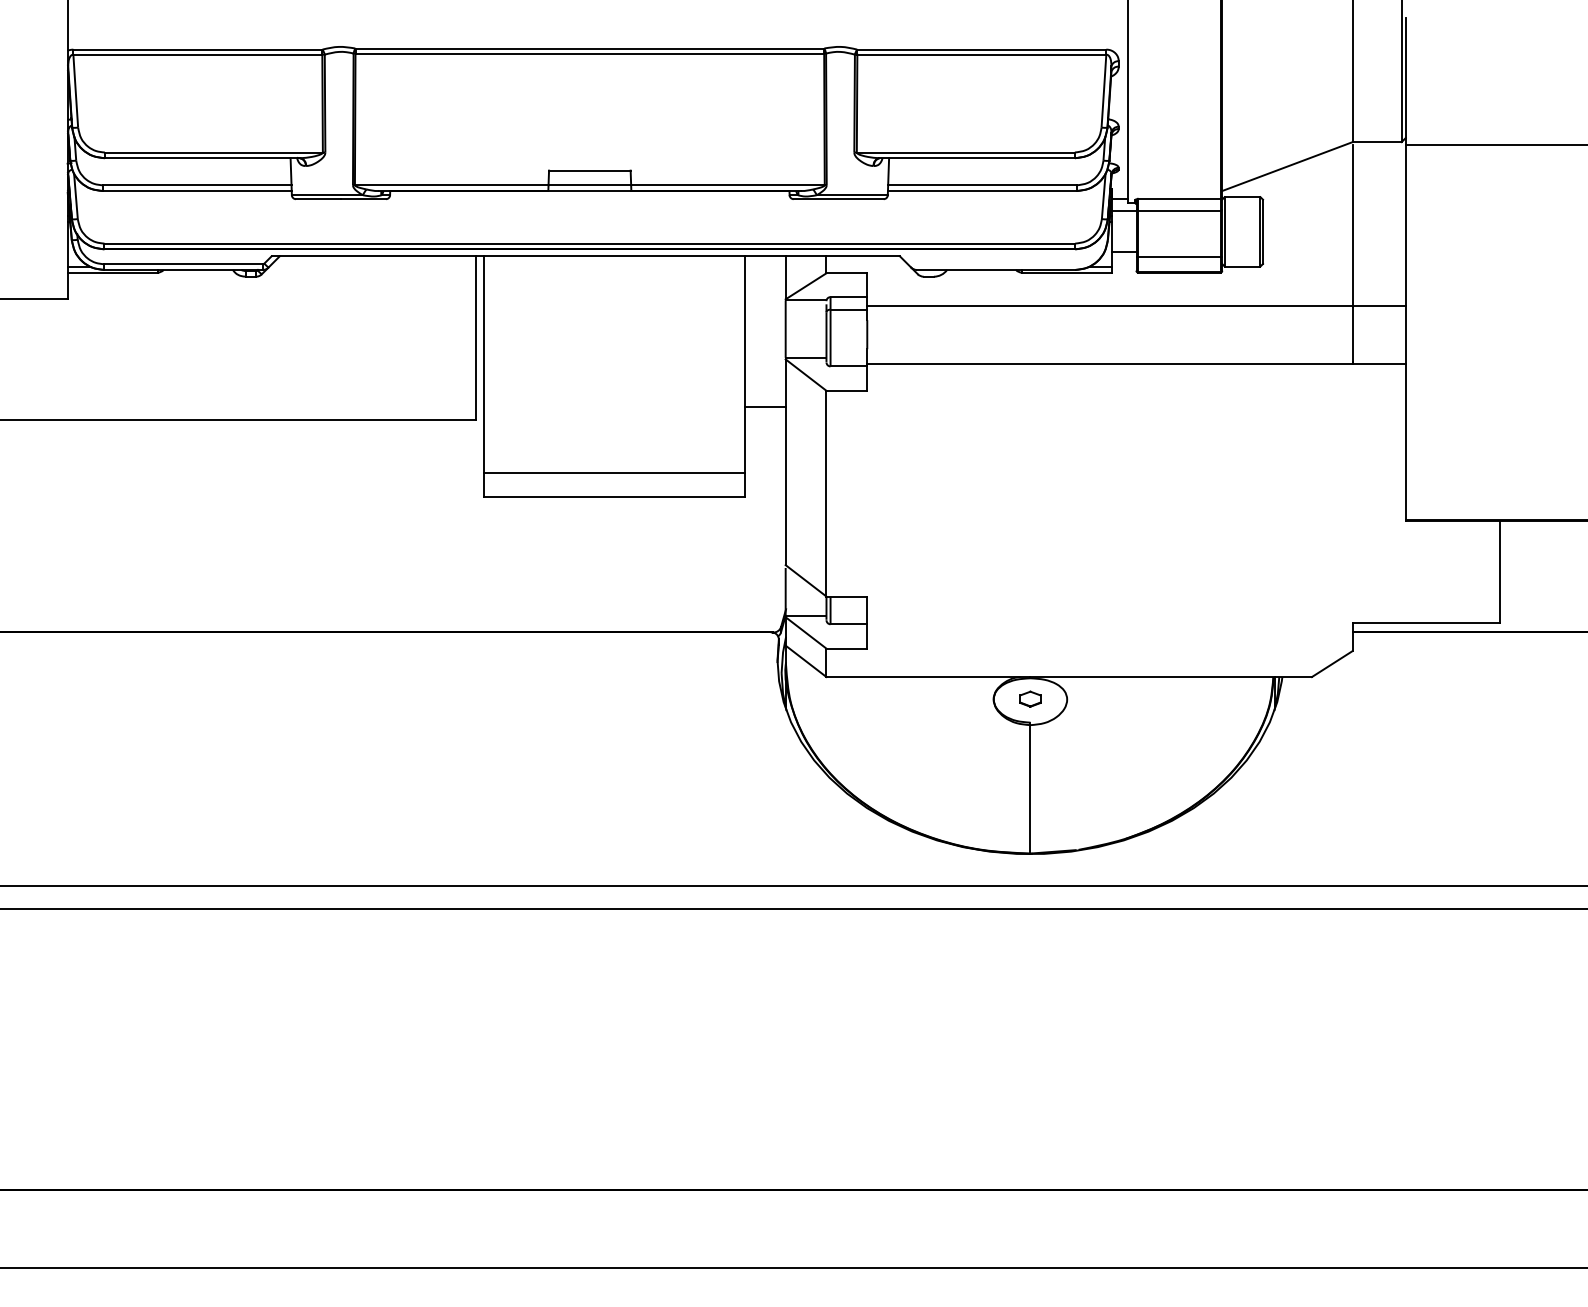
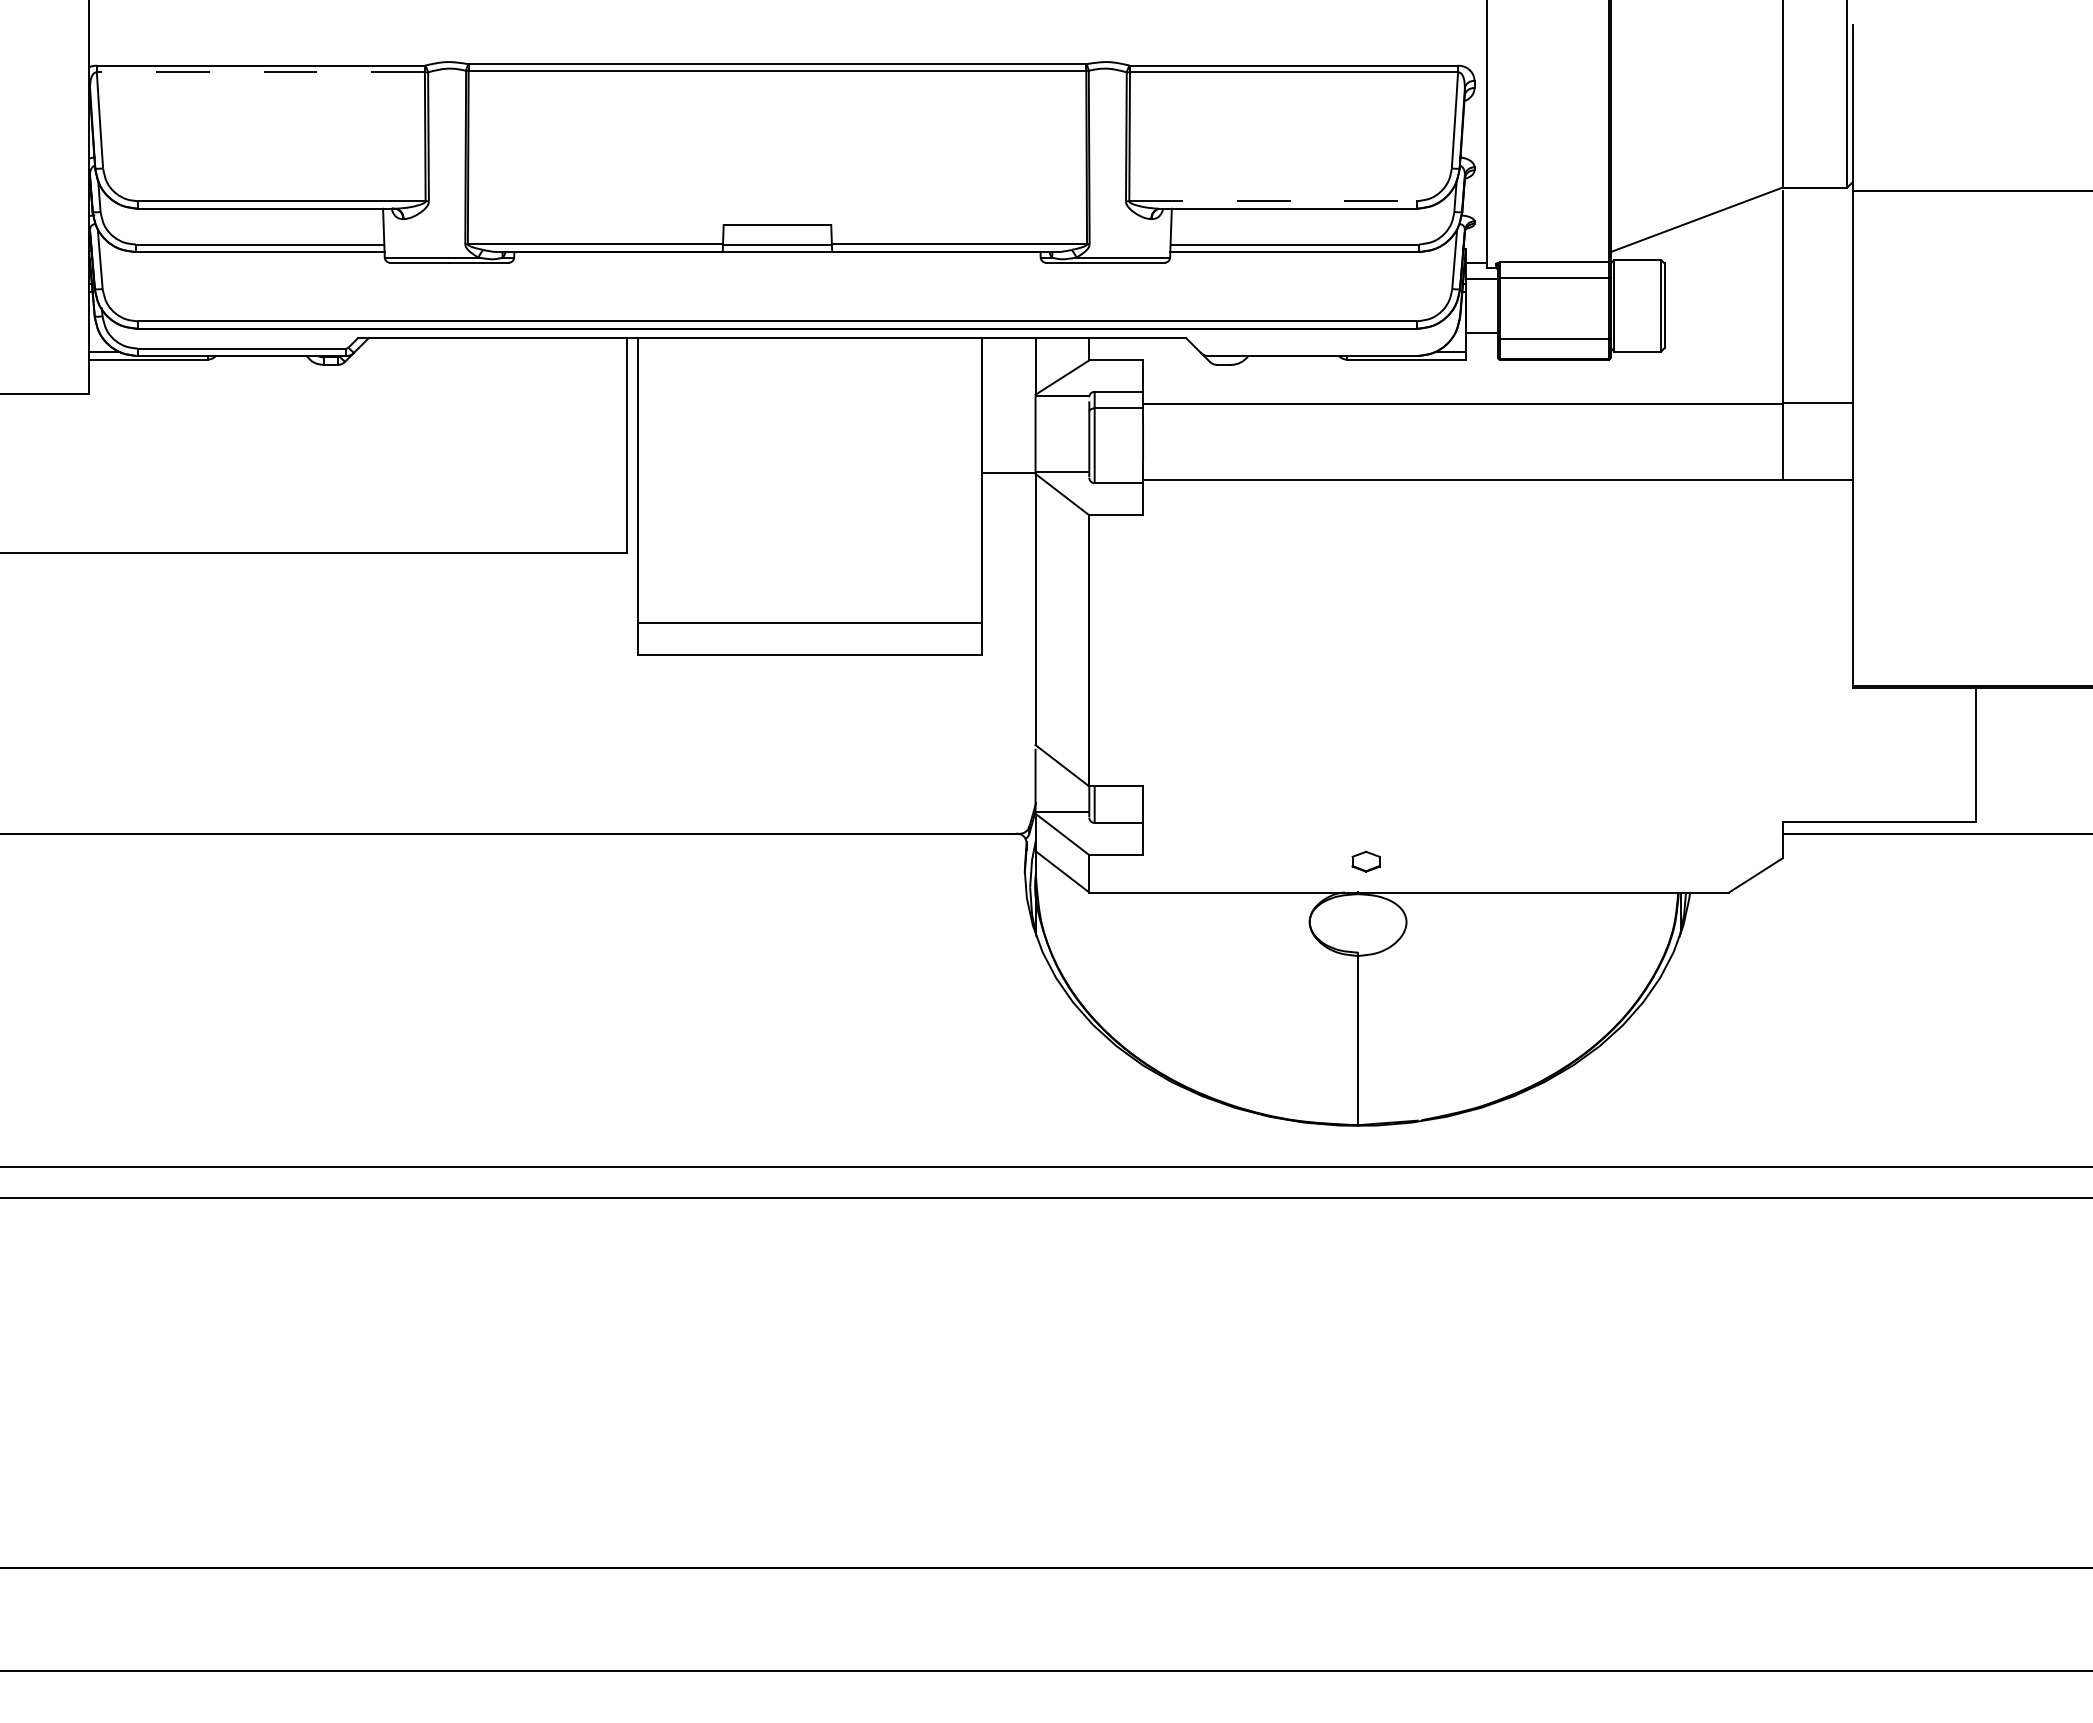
line: (197, 54) -> (260, 72), solid -> dashed
line: (966, 152) -> (1273, 201), solid -> dashed
line: (765, 407) -> (1008, 473), moved
part: (1029, 699) -> (1365, 861), moved

